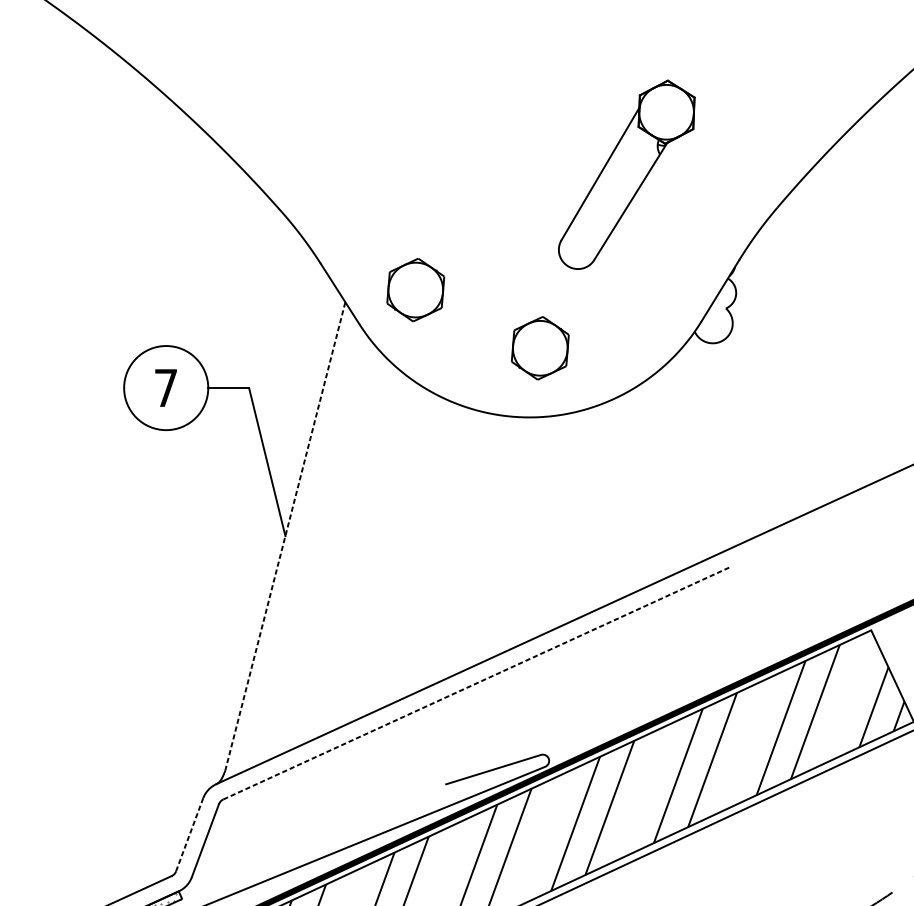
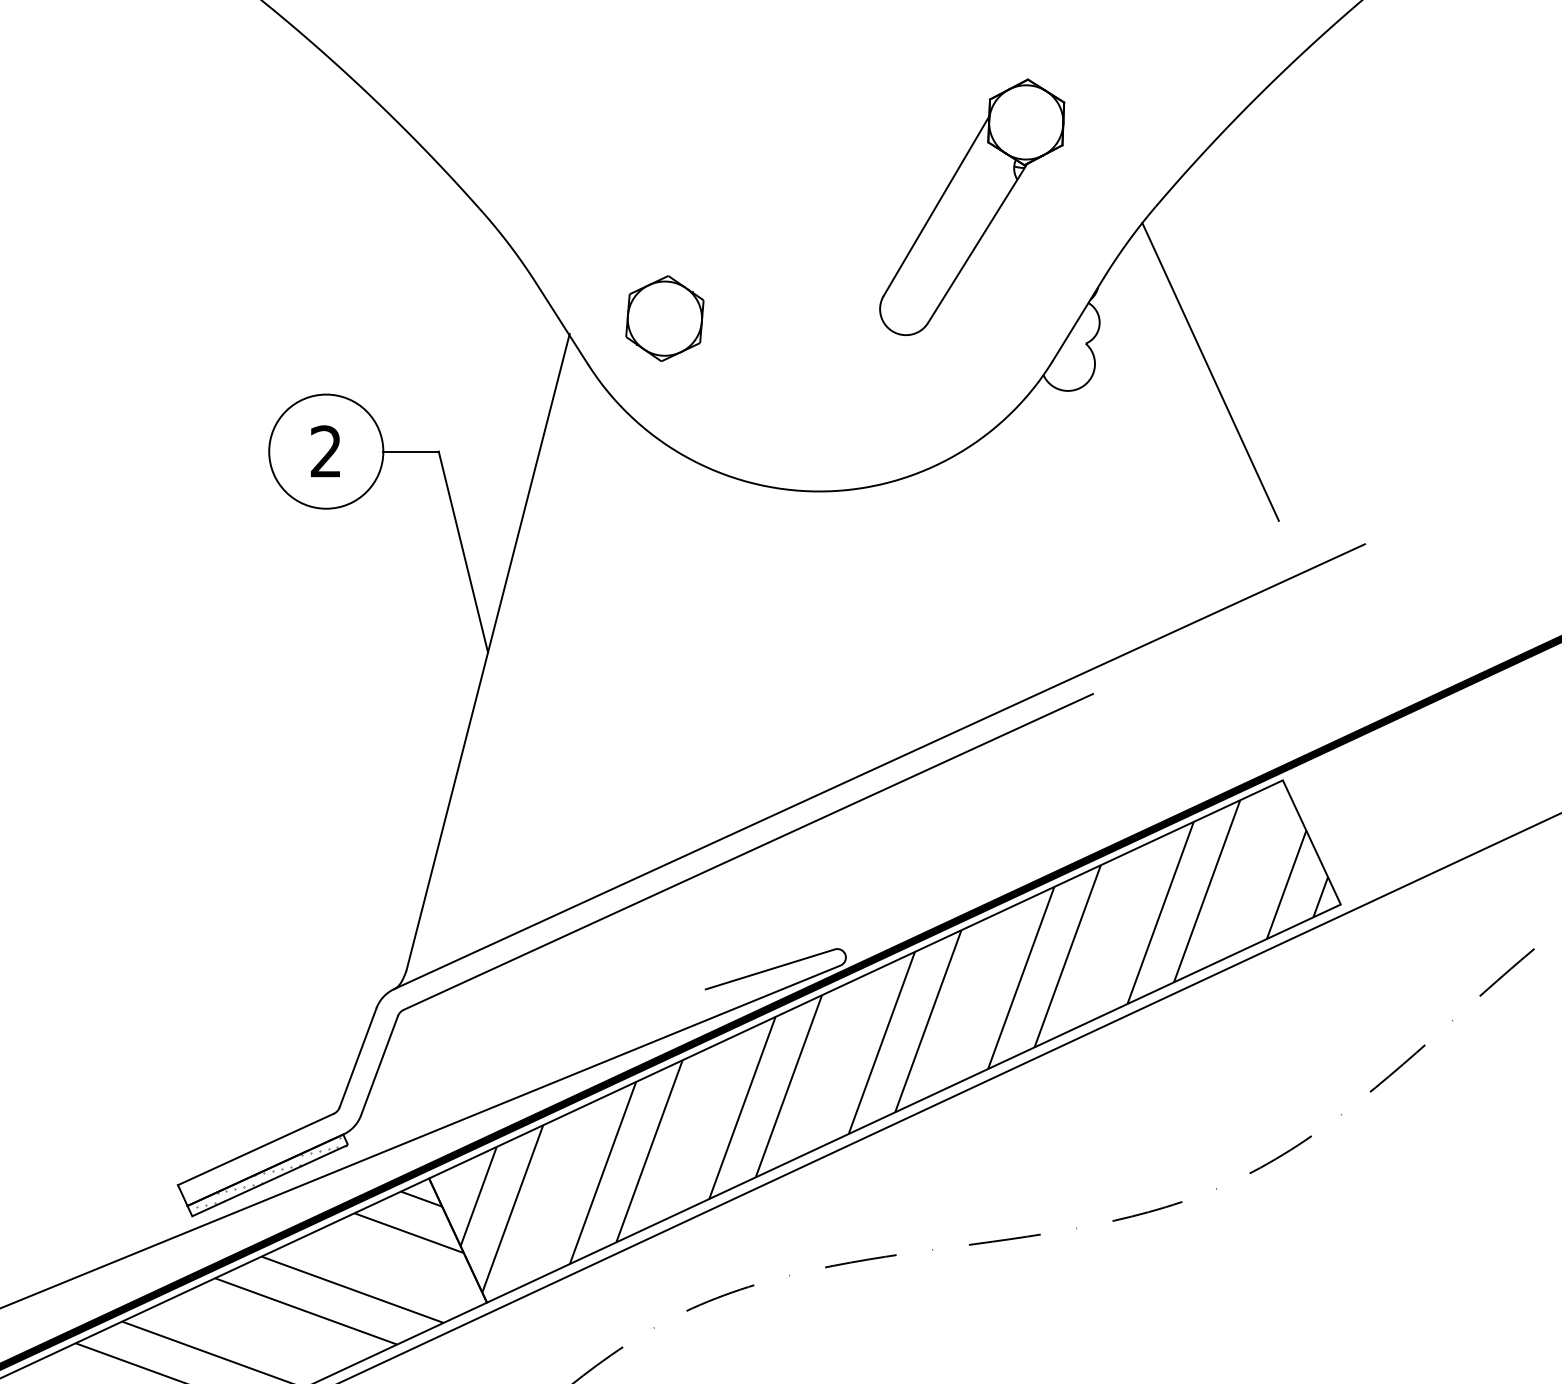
part: (626, 174) -> (972, 206), moved
line: (817, 329) -> (1210, 371), added
part: (540, 348) -> (833, 397), removed
text: (165, 387) -> (325, 451), 7 -> 2
line: (285, 536) -> (488, 652), dashed -> solid
line: (477, 682) -> (748, 851), dashed -> solid
line: (189, 834) -> (358, 1057), dashed -> solid

